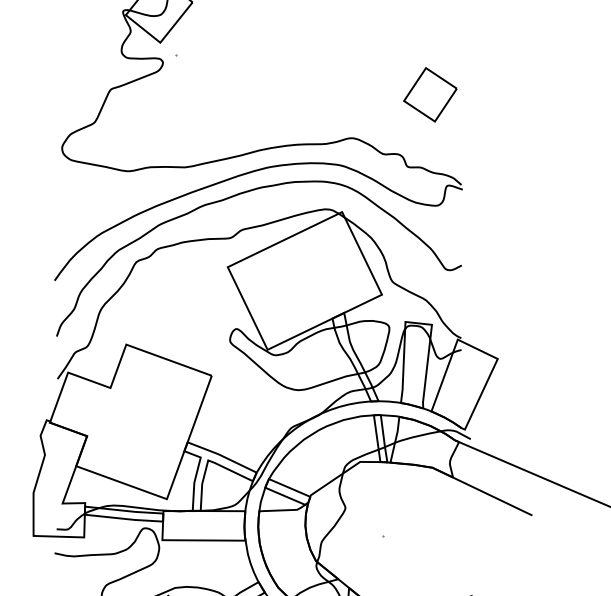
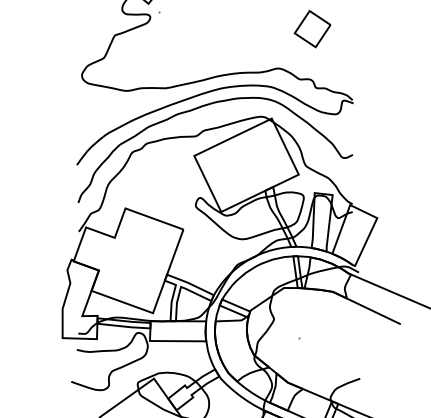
part: (430, 95) -> (312, 29), moved

